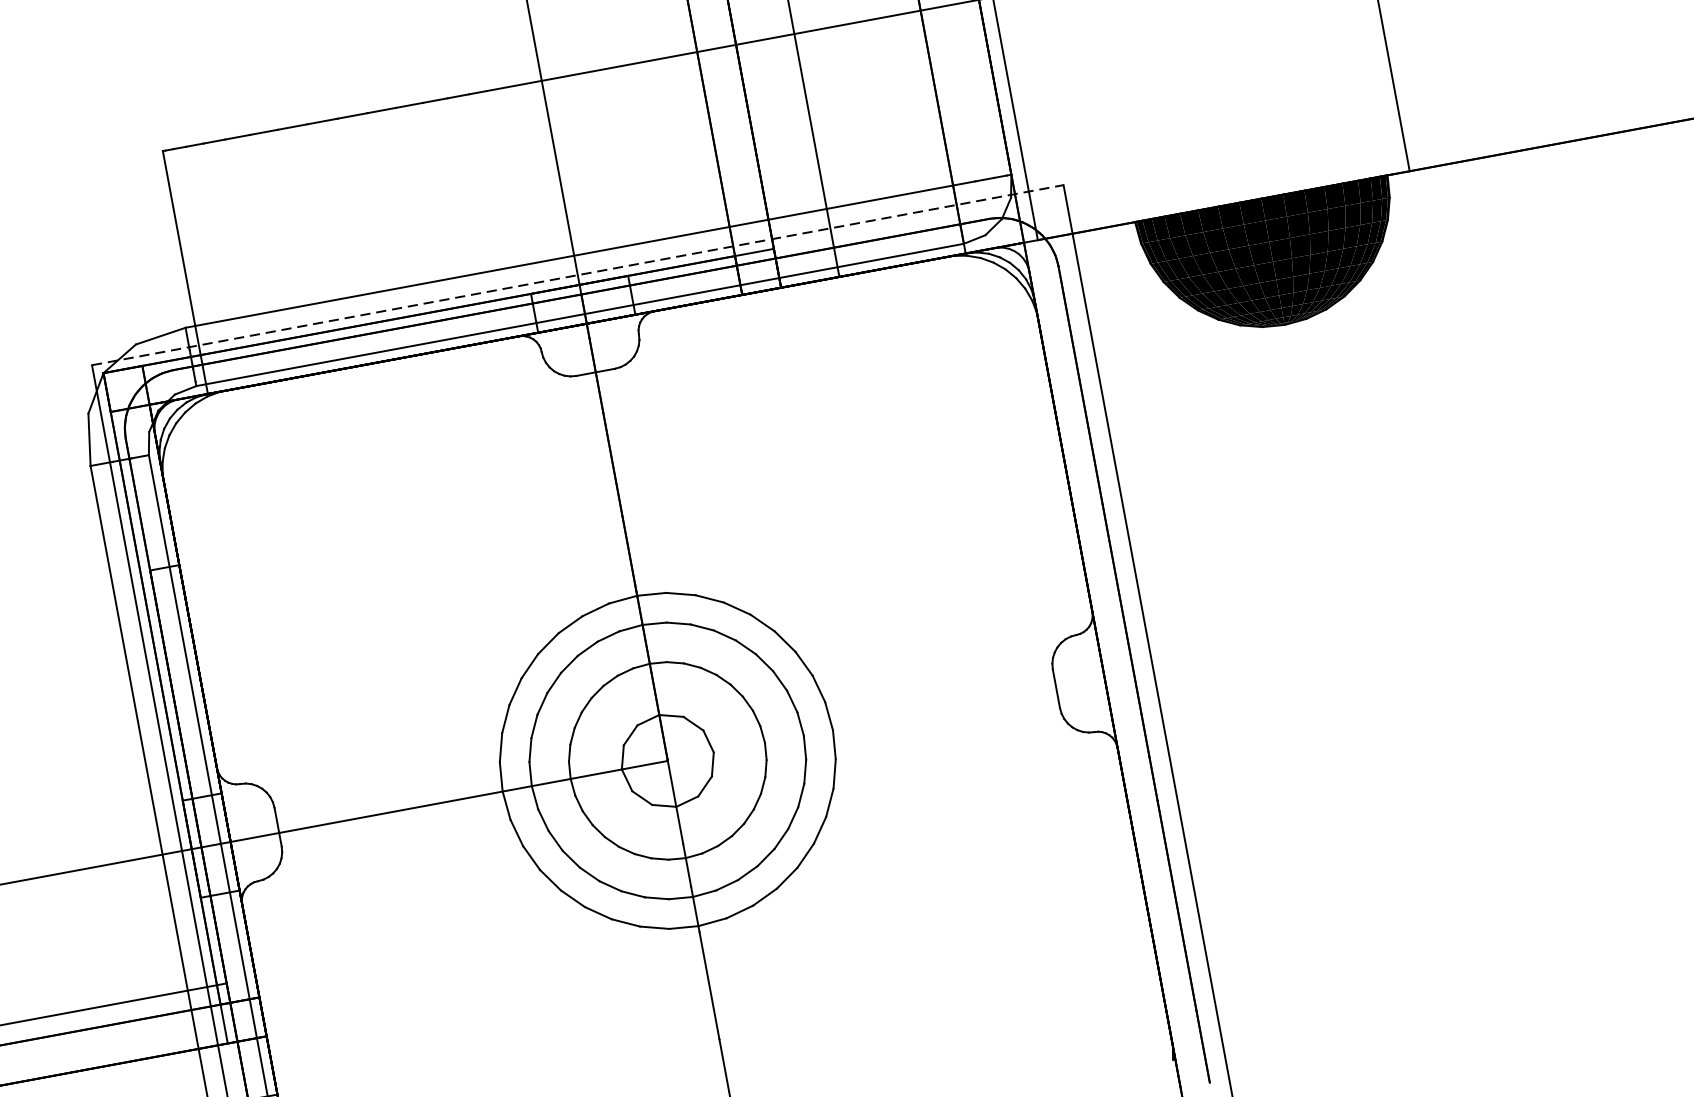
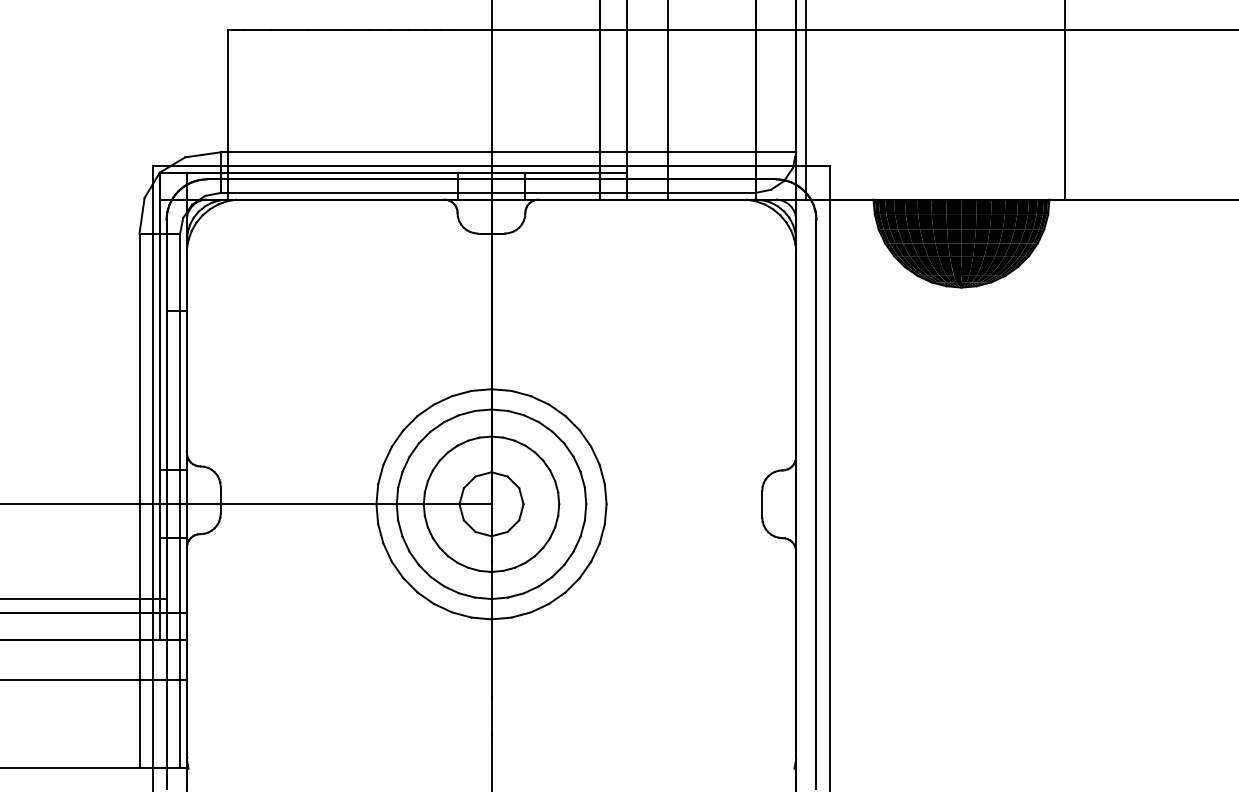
line: (579, 274) -> (492, 165), dashed -> solid

